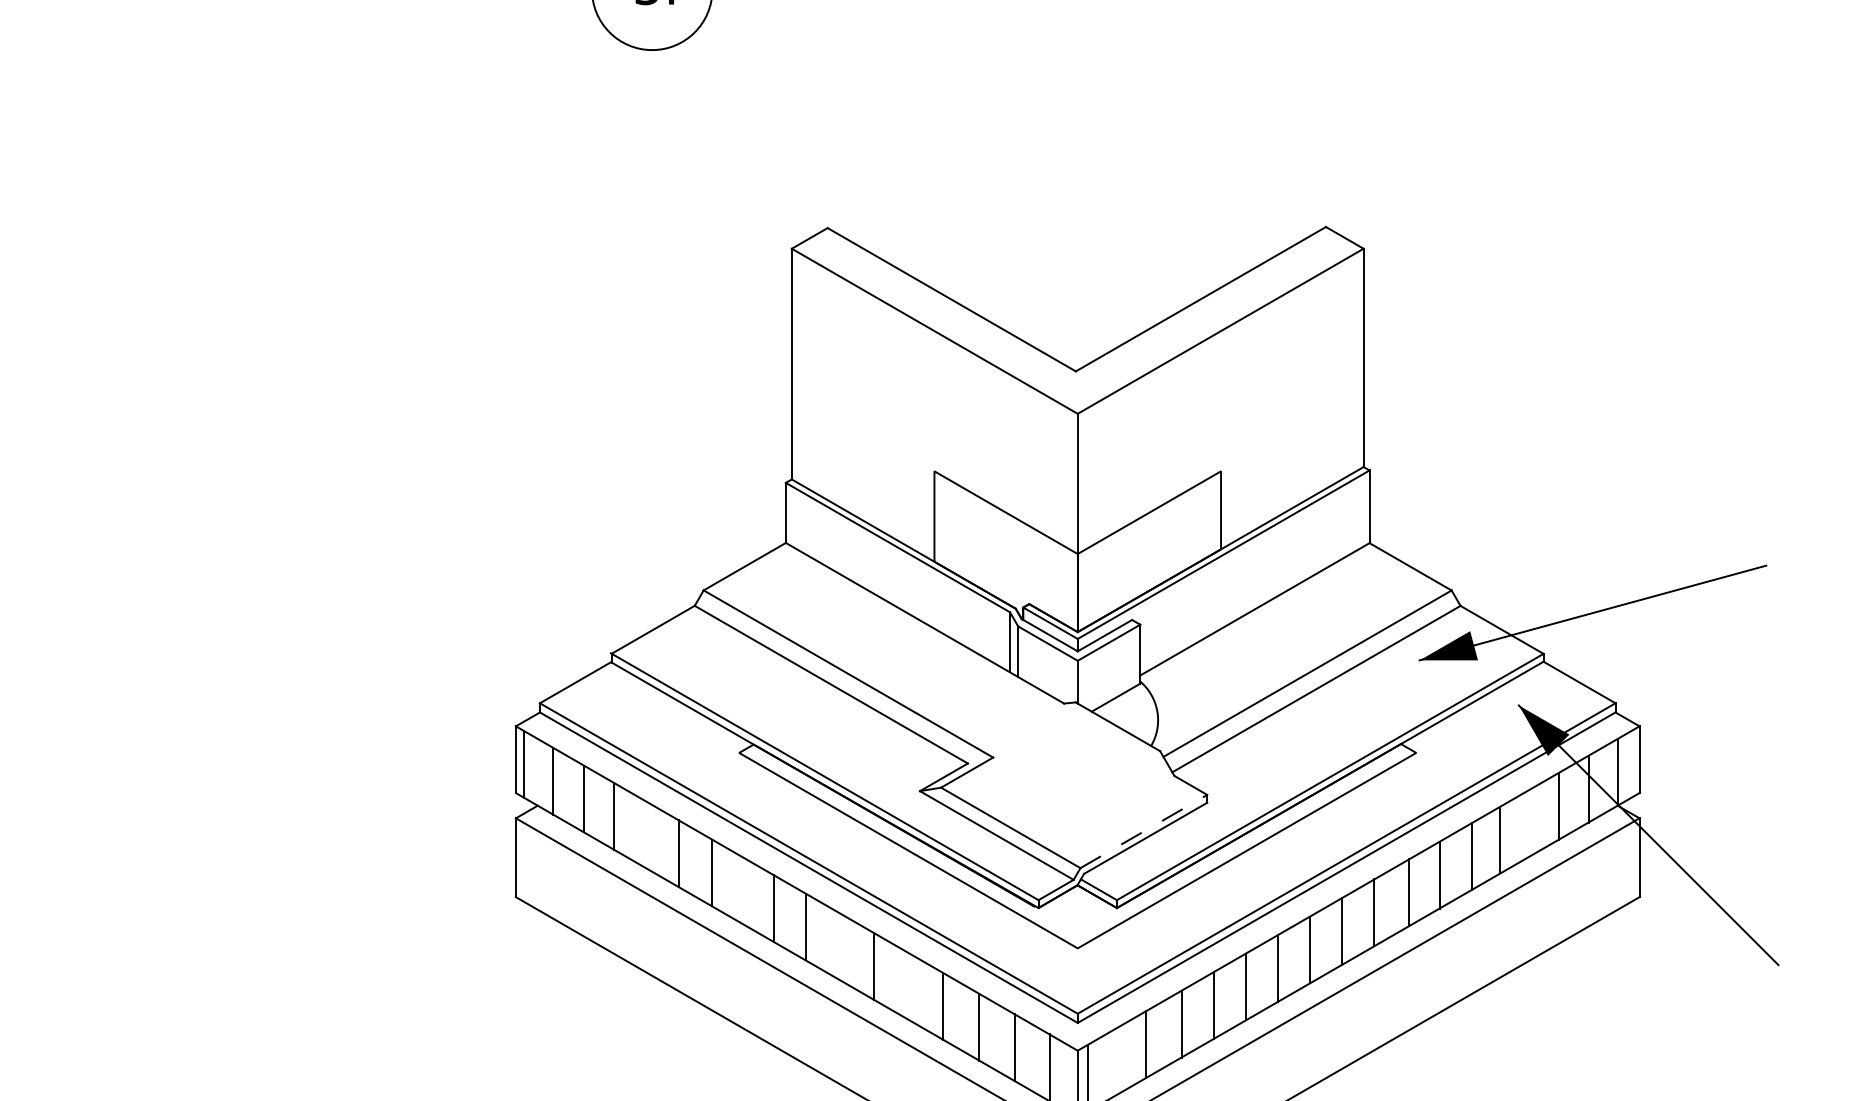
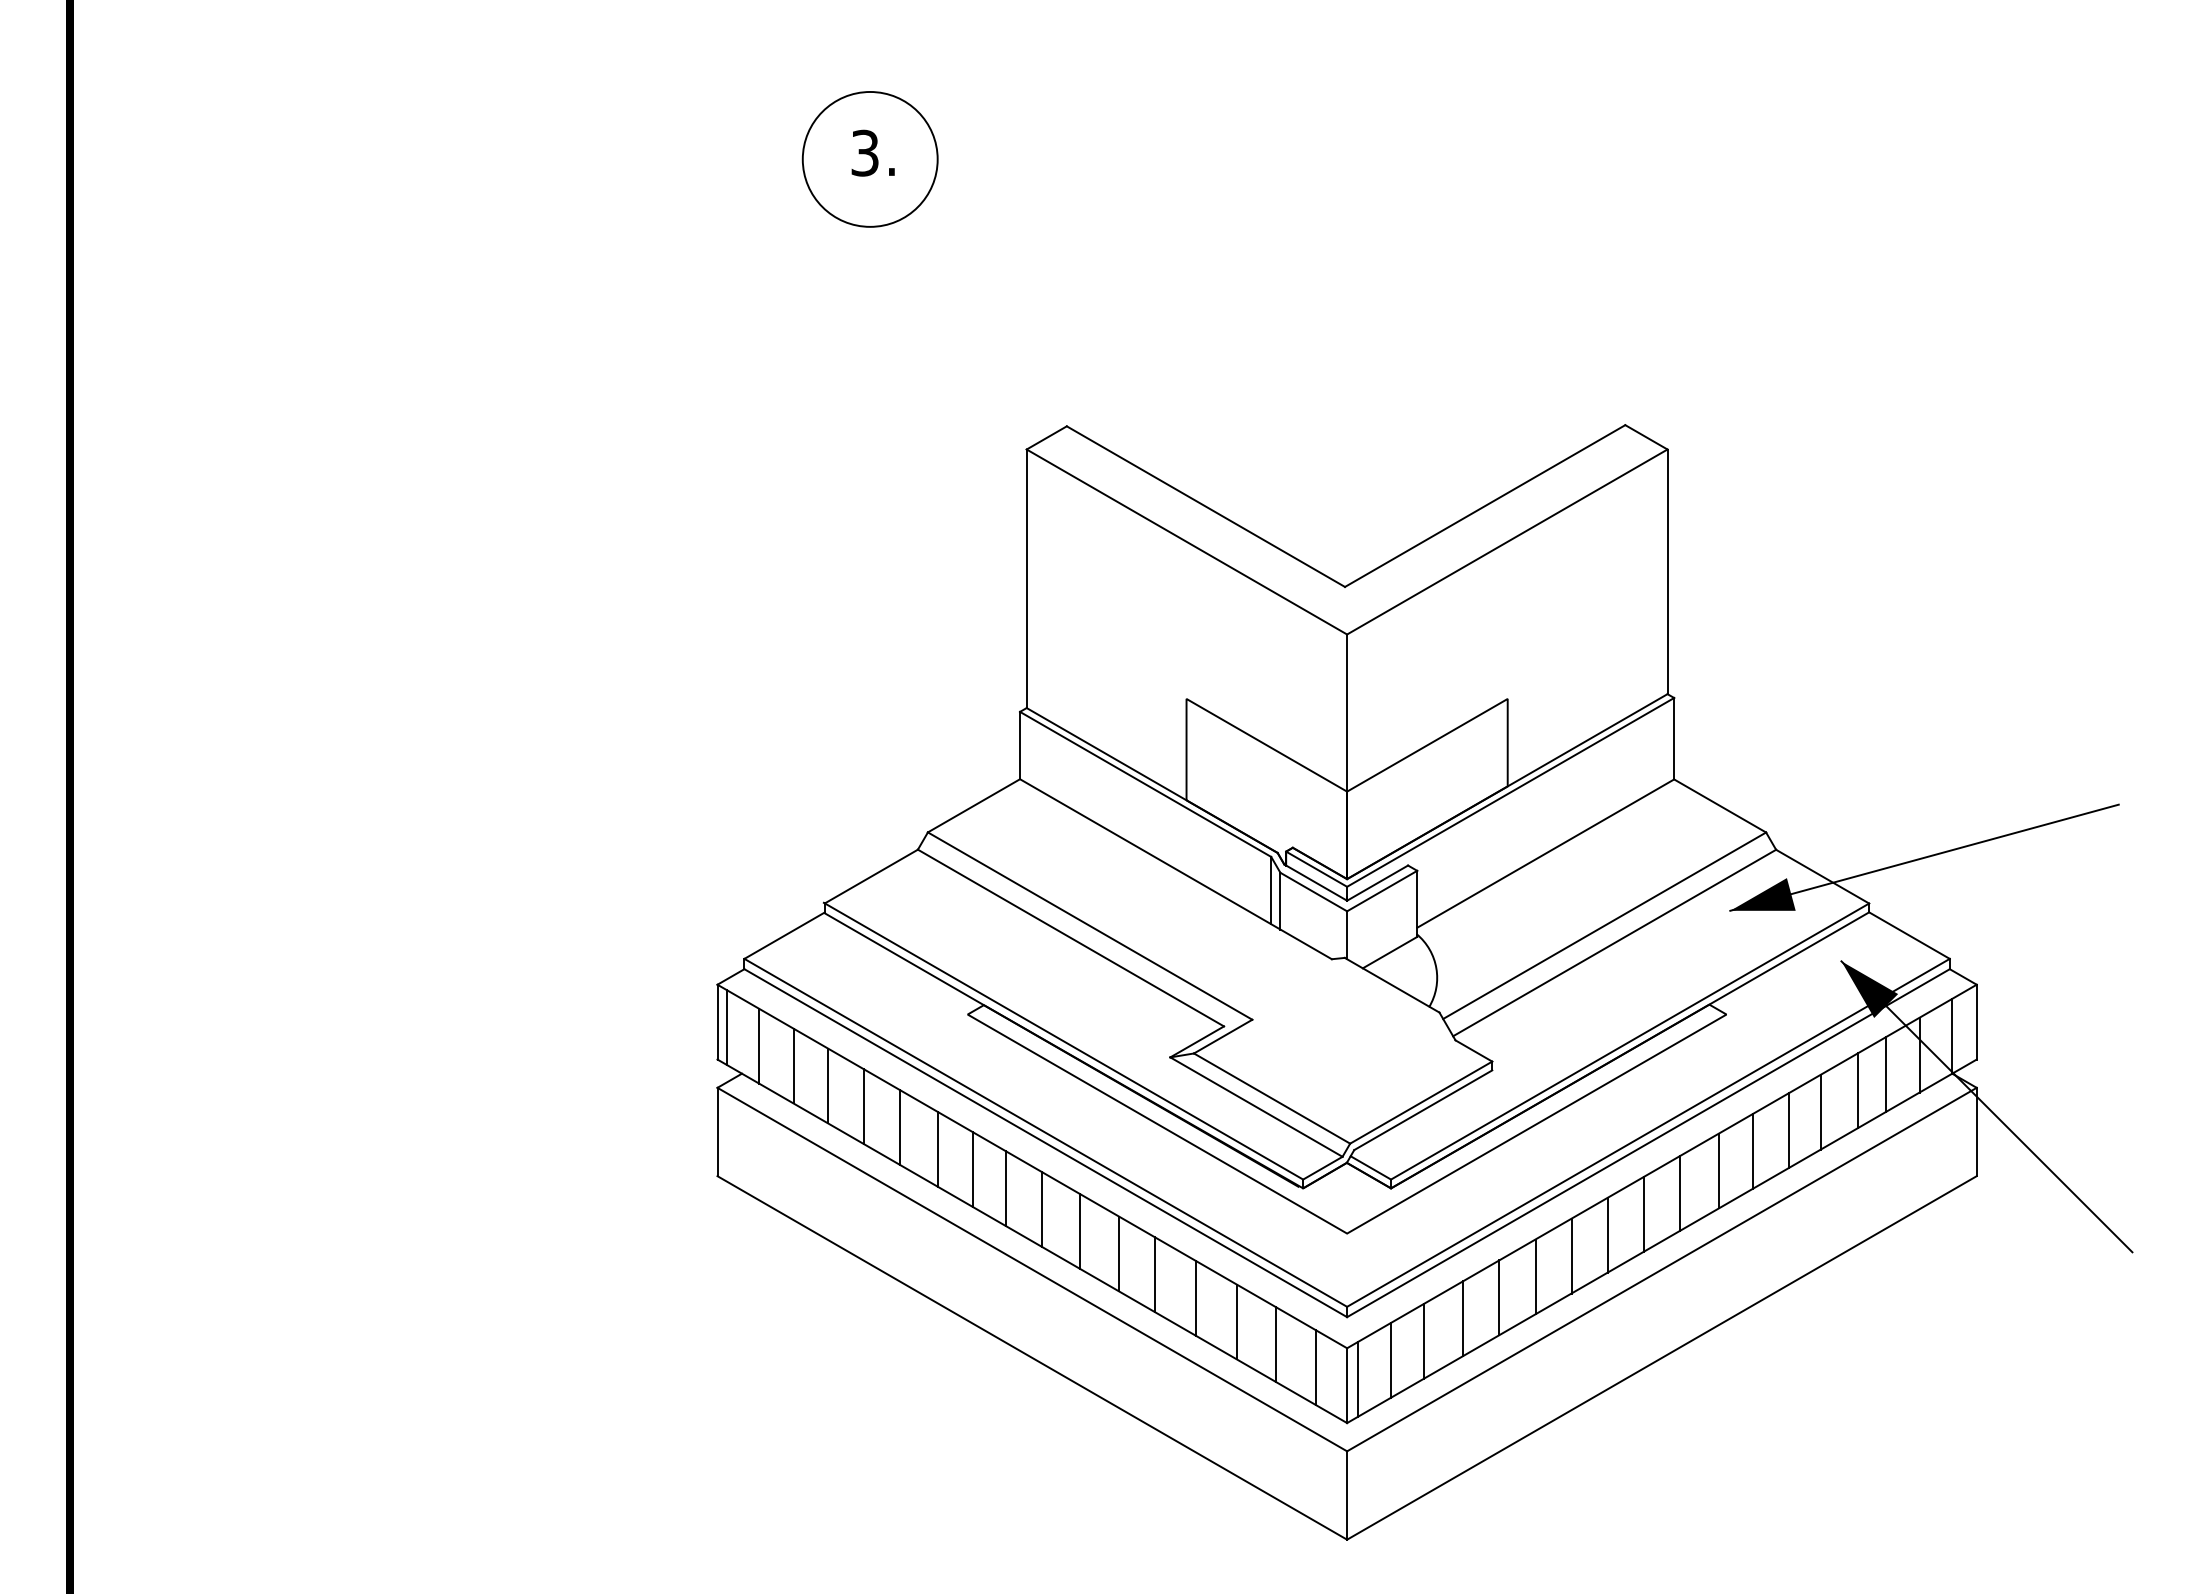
line: (1534, 820) -> (1858, 1090), added
line: (1144, 831) -> (1421, 1102), dashed -> solid
line: (646, 834) -> (863, 1106), added
line: (743, 891) -> (972, 1169), added
line: (838, 946) -> (1079, 1231), added
line: (906, 984) -> (1155, 1274), added
line: (1116, 1061) -> (1390, 1360), added

